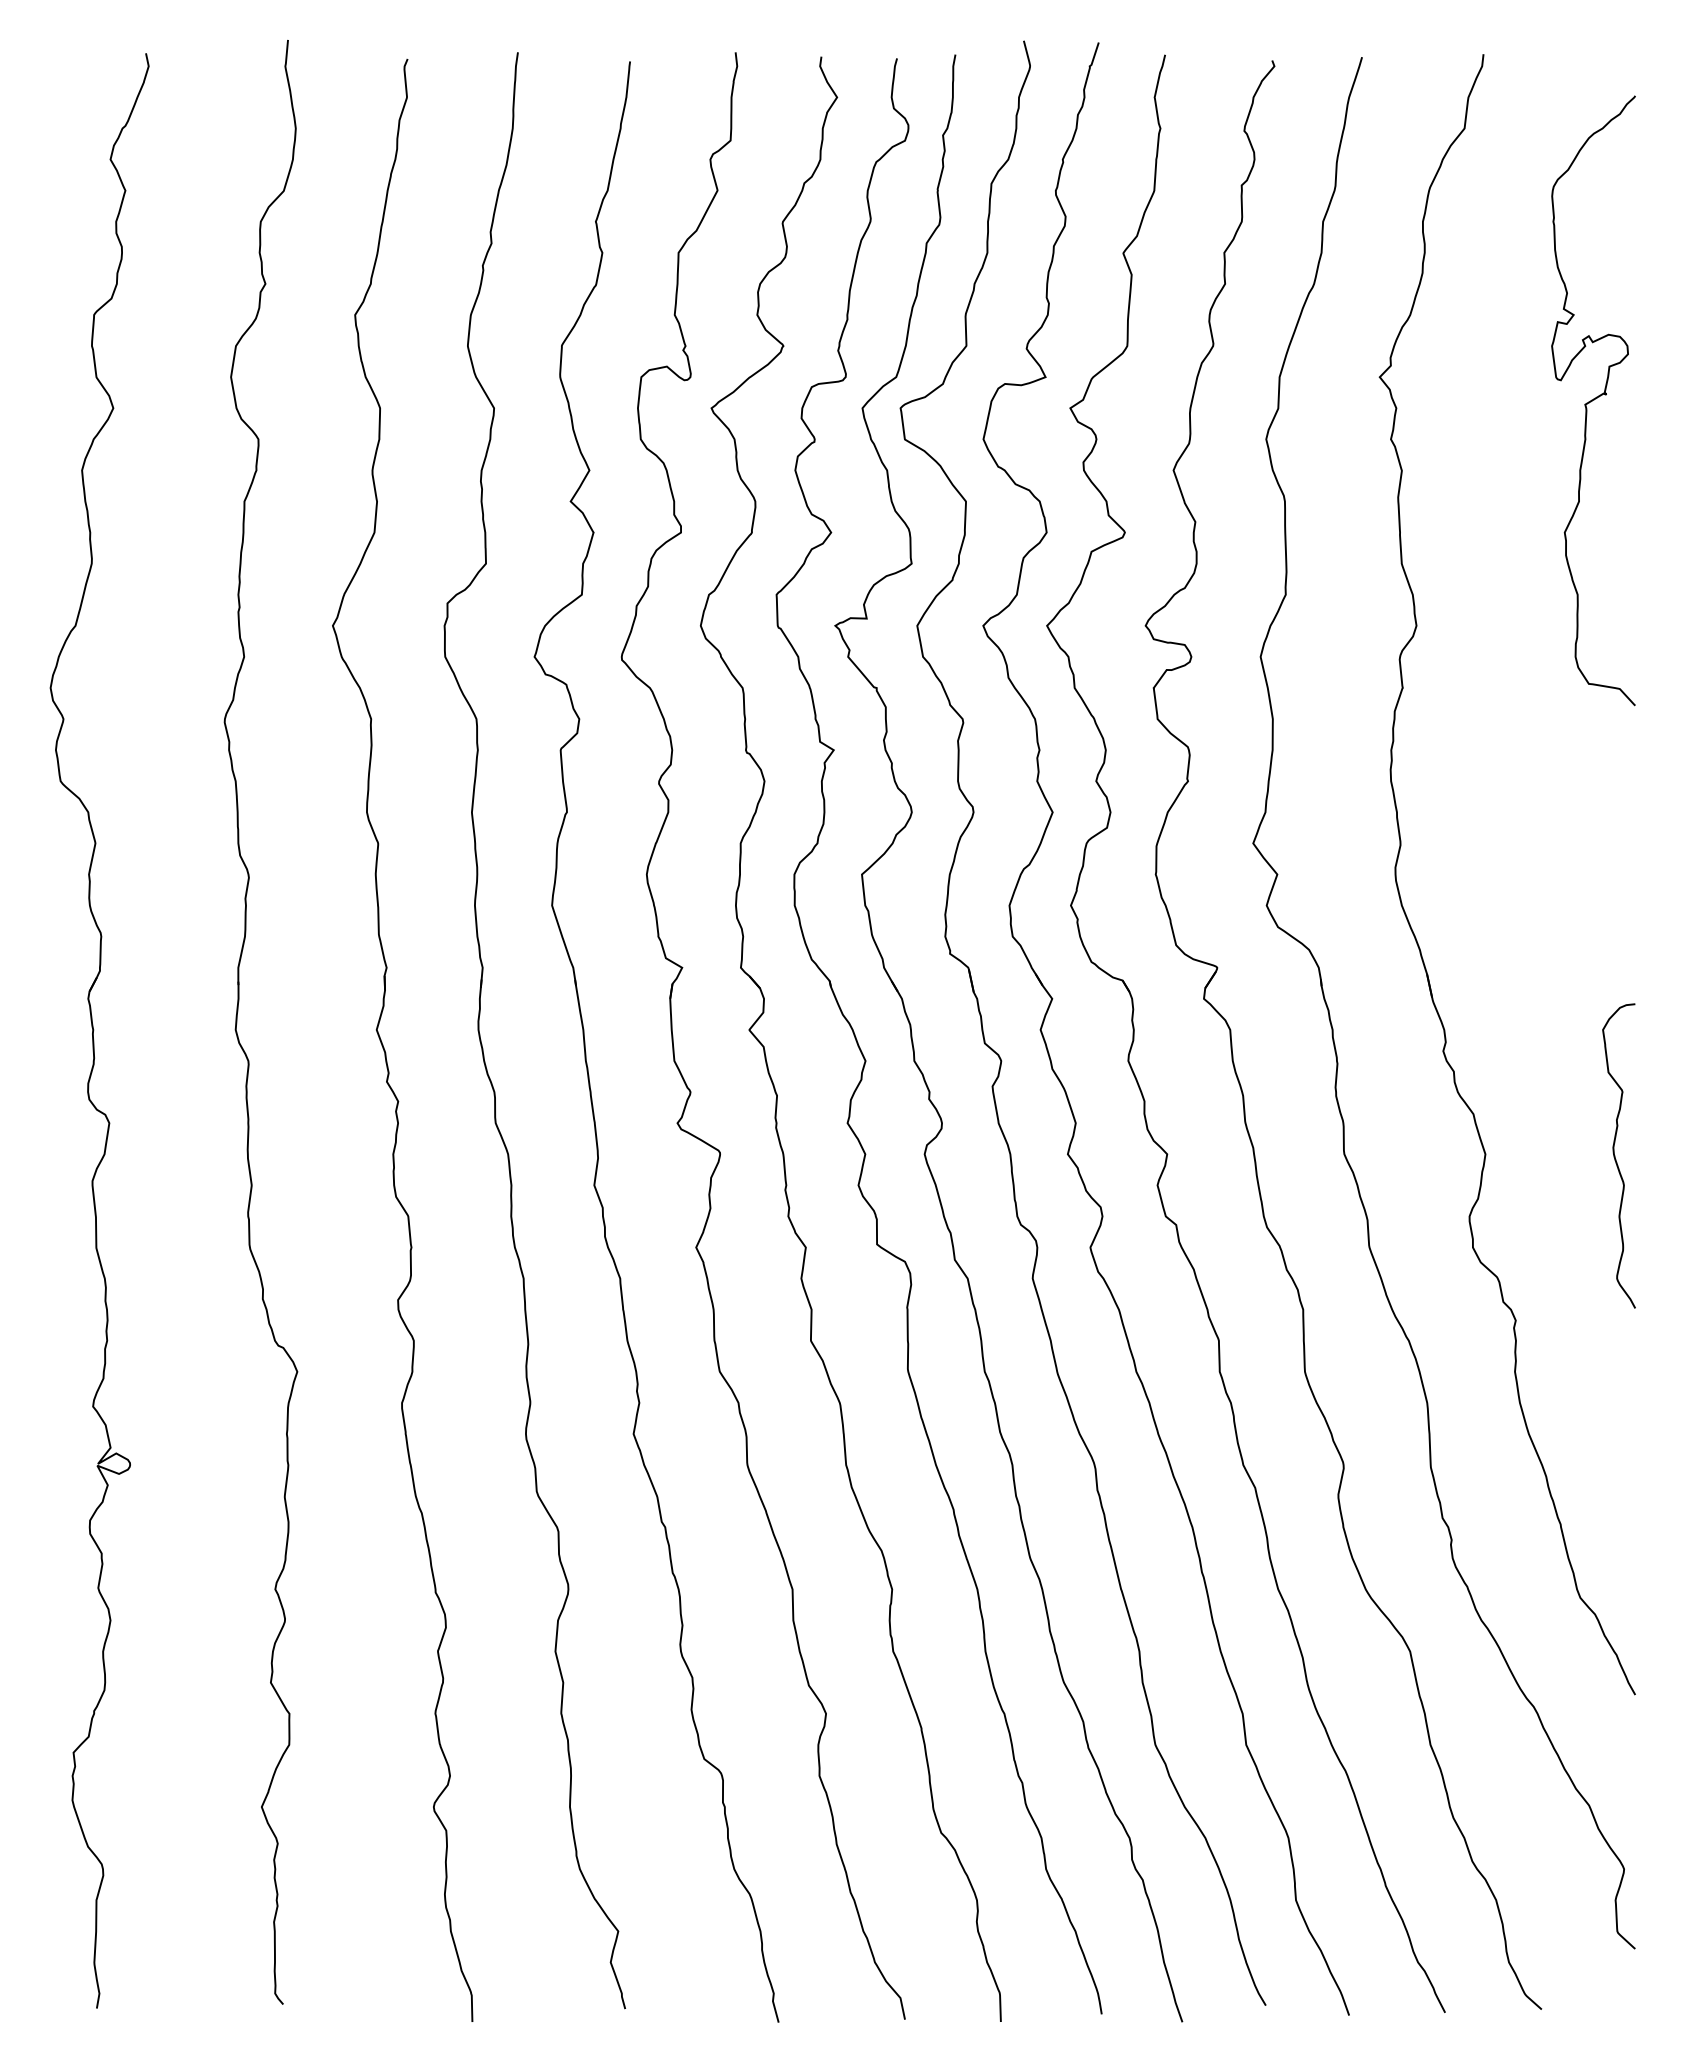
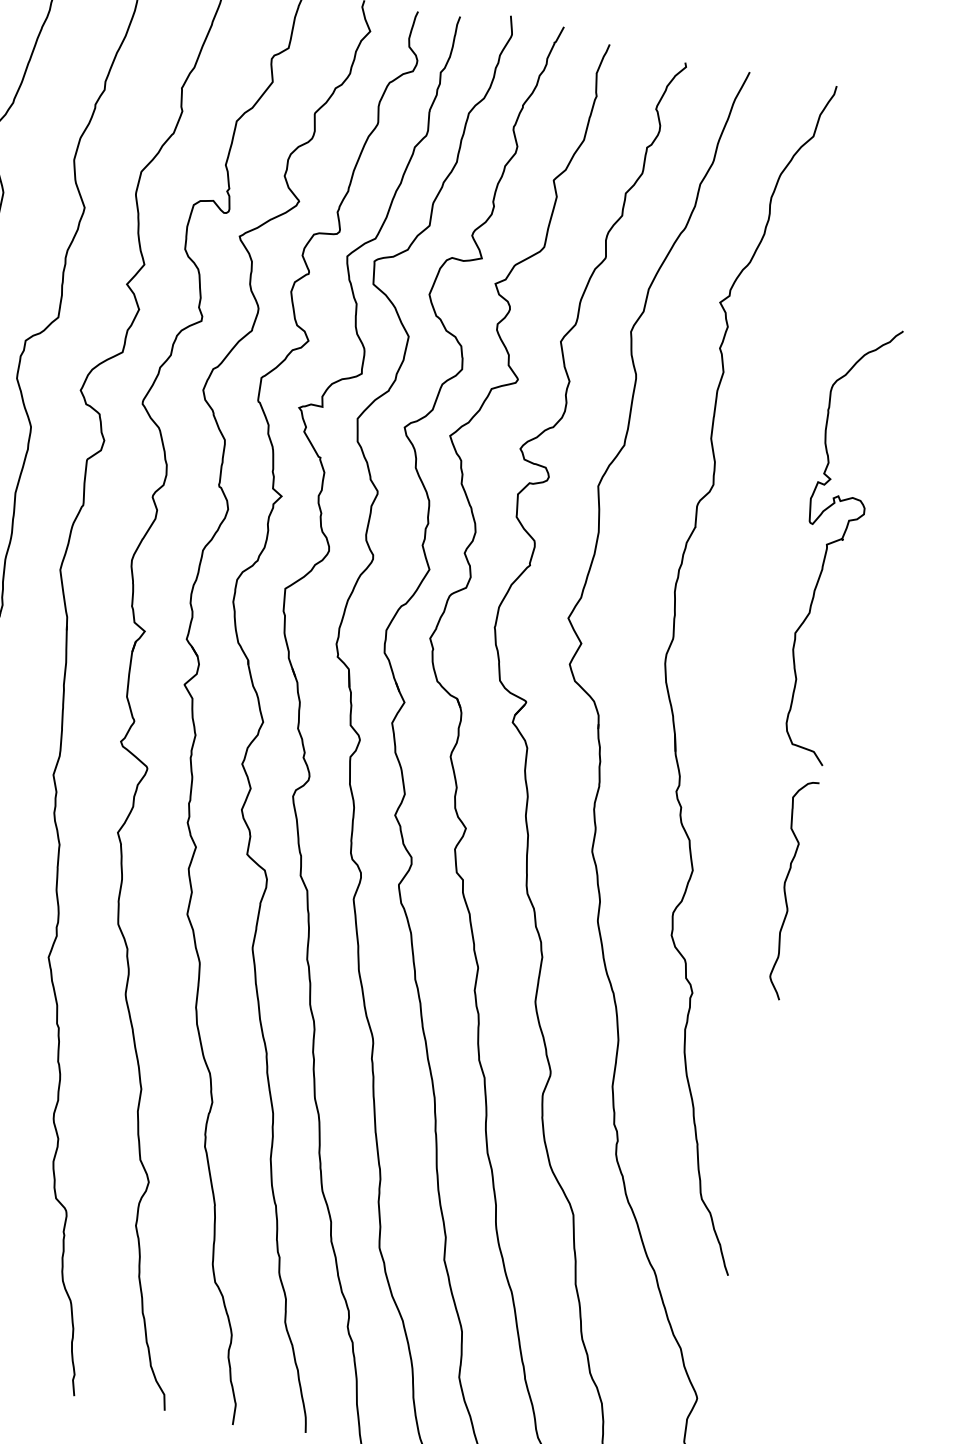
curve: (1593, 400) -> (833, 542), moved

